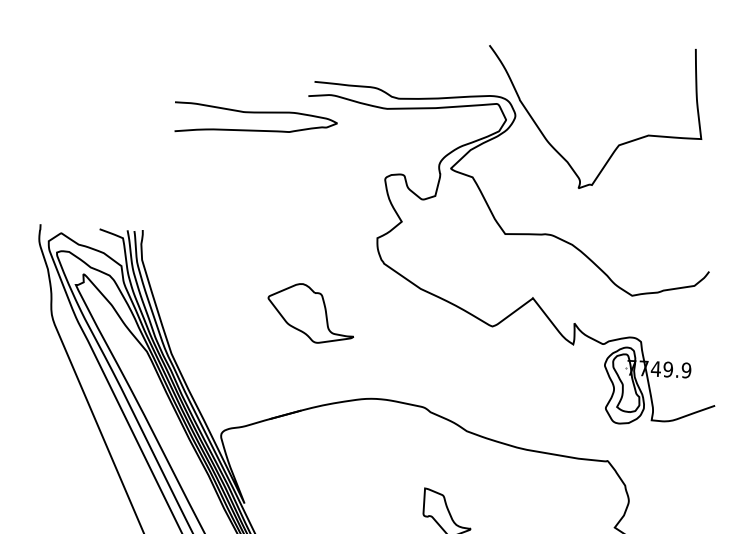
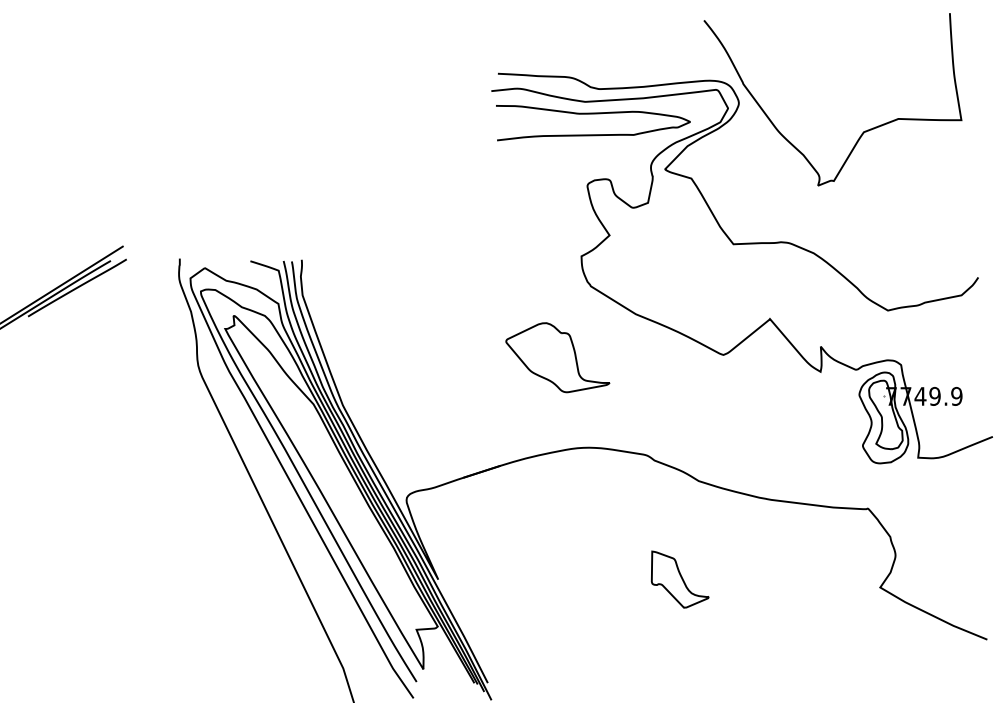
curve: (256, 113) -> (593, 114), moved
part: (310, 313) -> (557, 357), moved

